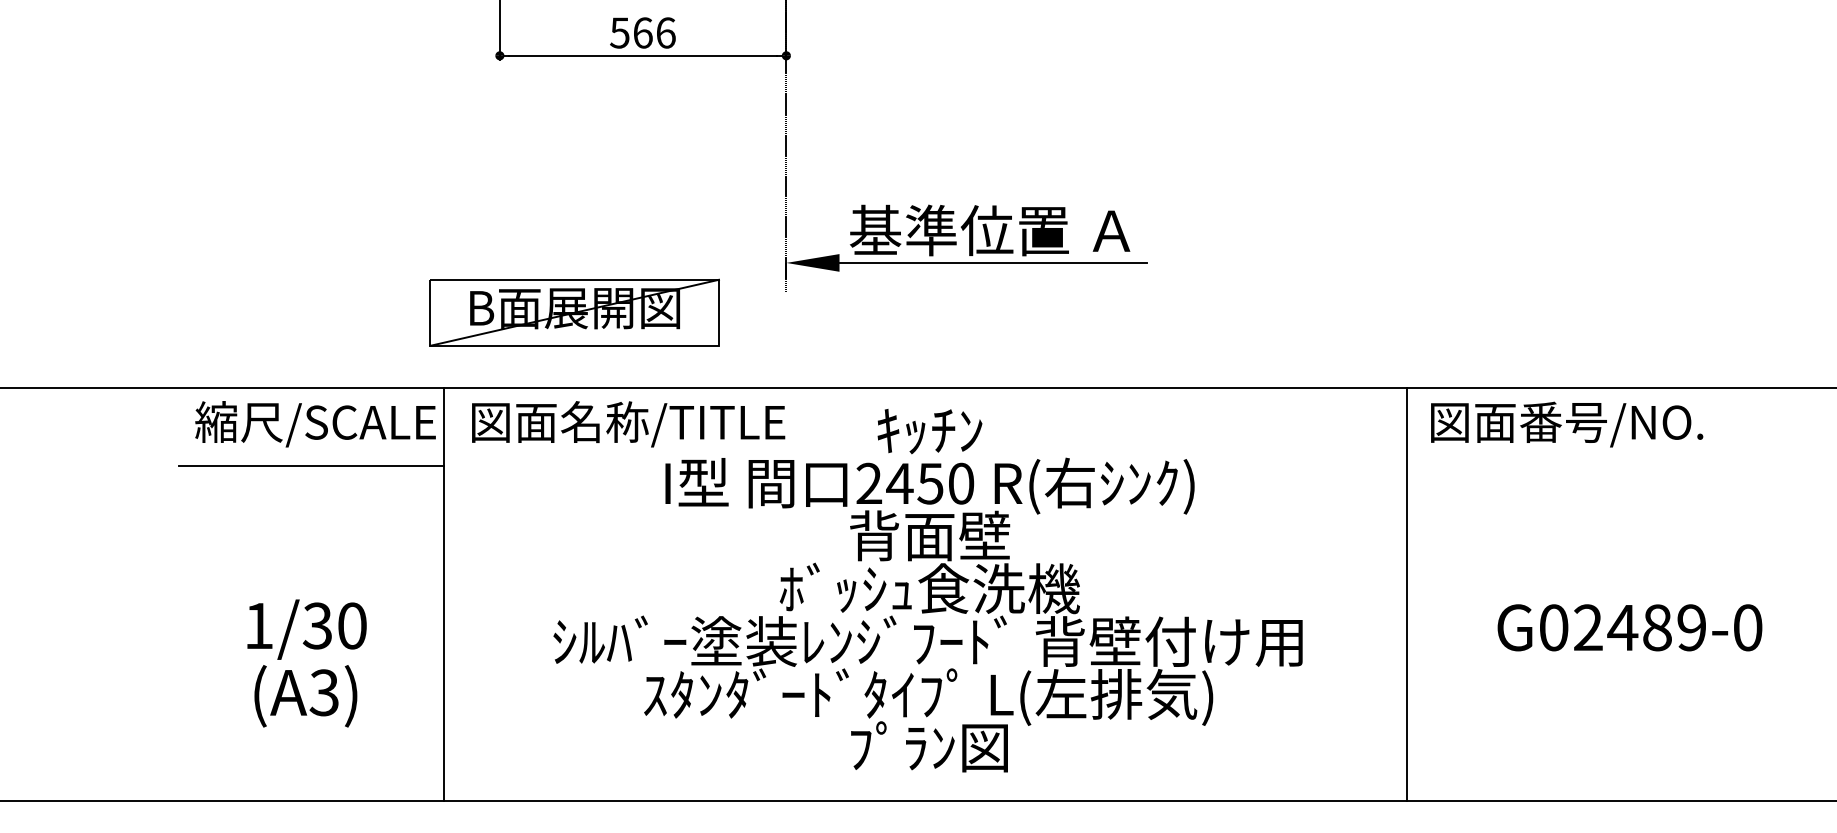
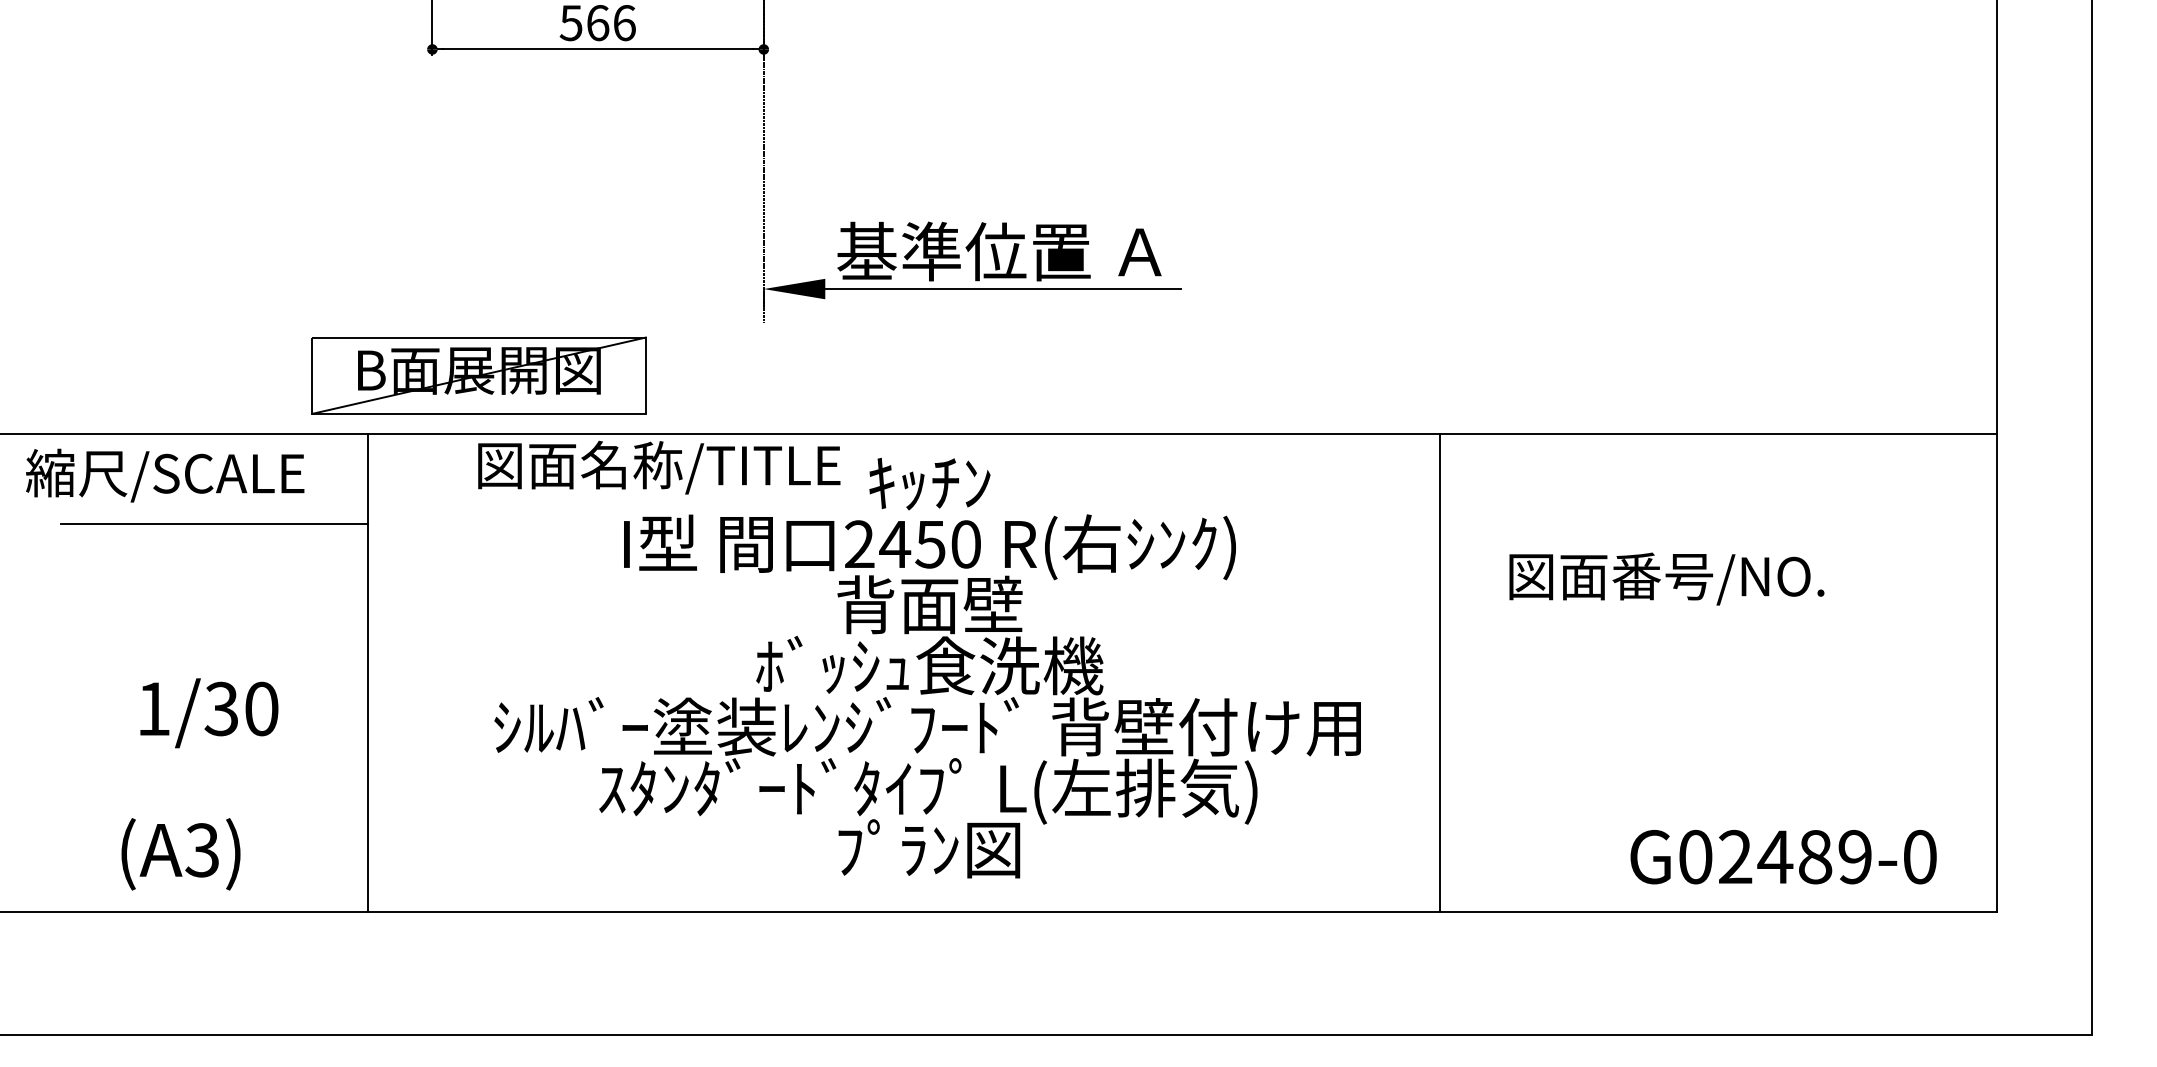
part: (574, 312) -> (478, 375), moved
text: (315, 424) -> (165, 475), moved
text: (628, 424) -> (659, 467), moved
text: (1566, 424) -> (1666, 578), moved
line: (1406, 594) -> (1439, 672), moved
text: (1629, 628) -> (1783, 857), moved
text: (305, 696) -> (180, 854), moved

